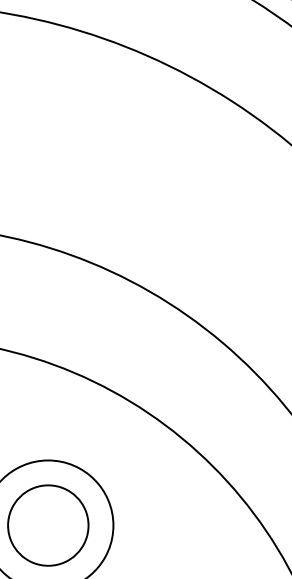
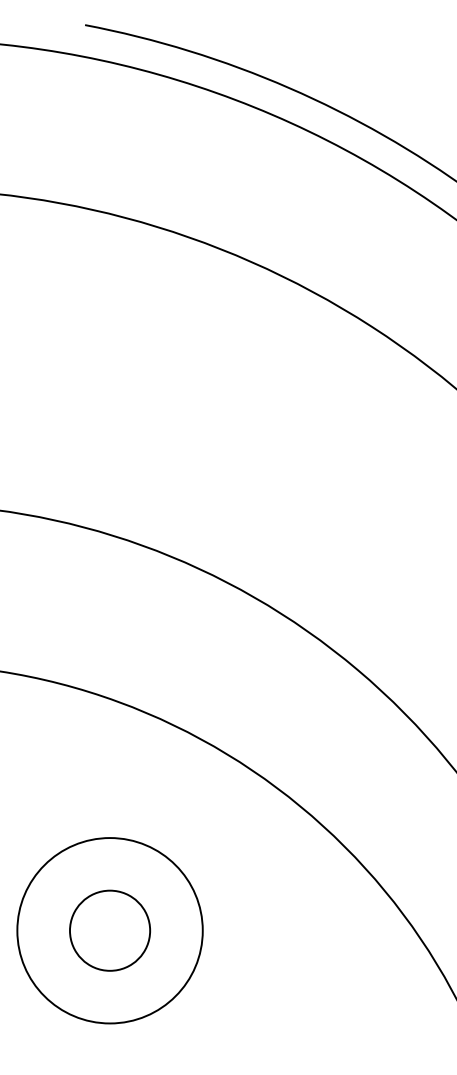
circle: (47, 525) -> (109, 930), size x0.7

